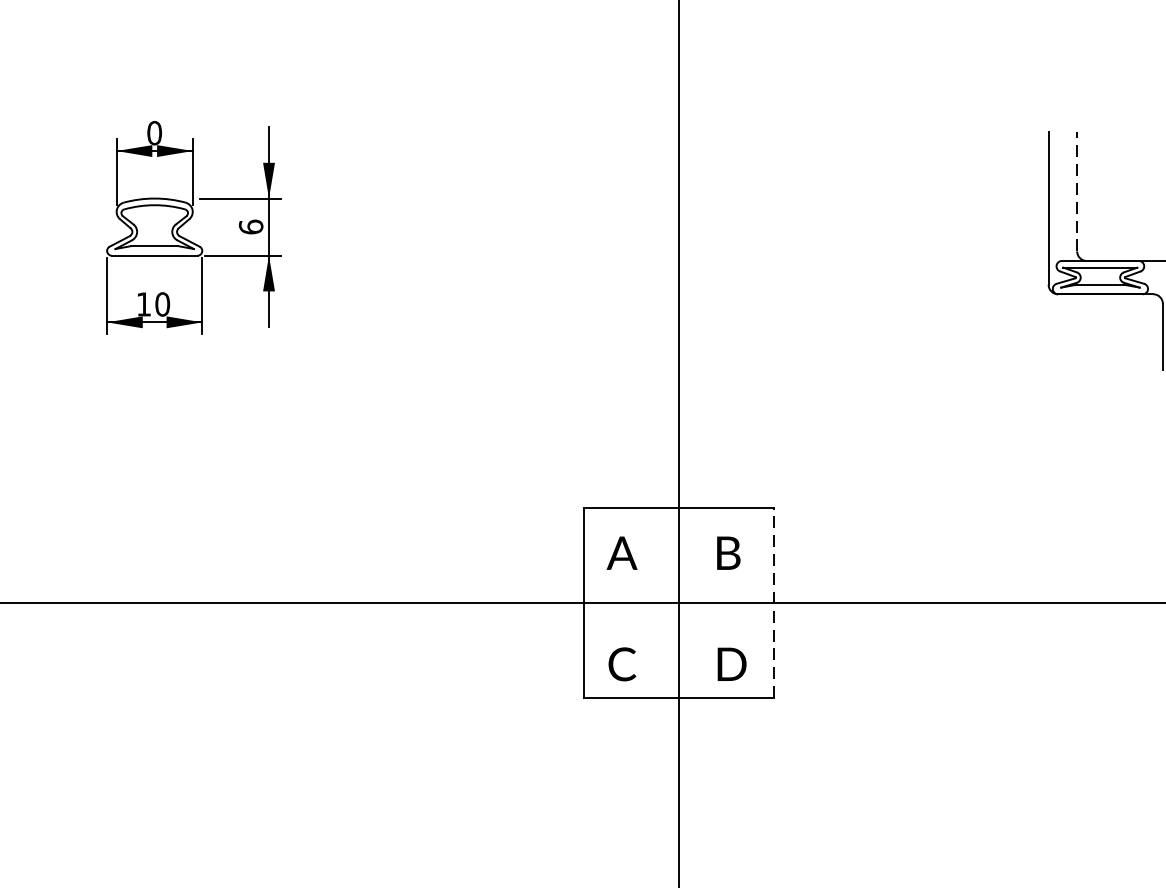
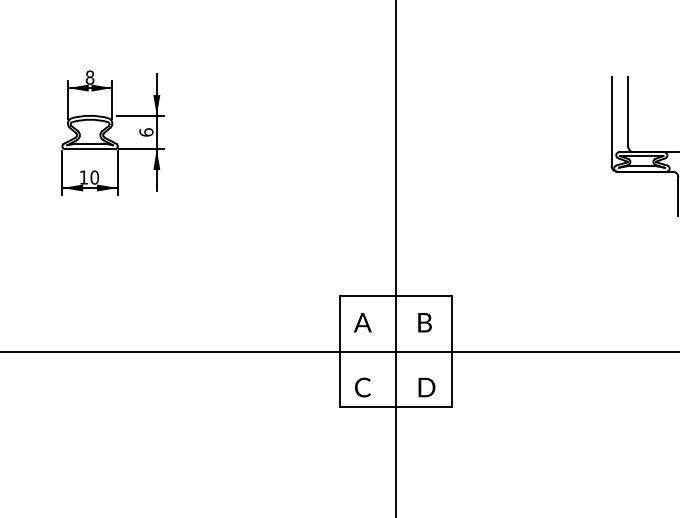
text: (153, 132) -> (89, 77), 0 -> 8
line: (1077, 191) -> (628, 111), dashed -> solid
line: (774, 602) -> (451, 351), dashed -> solid

